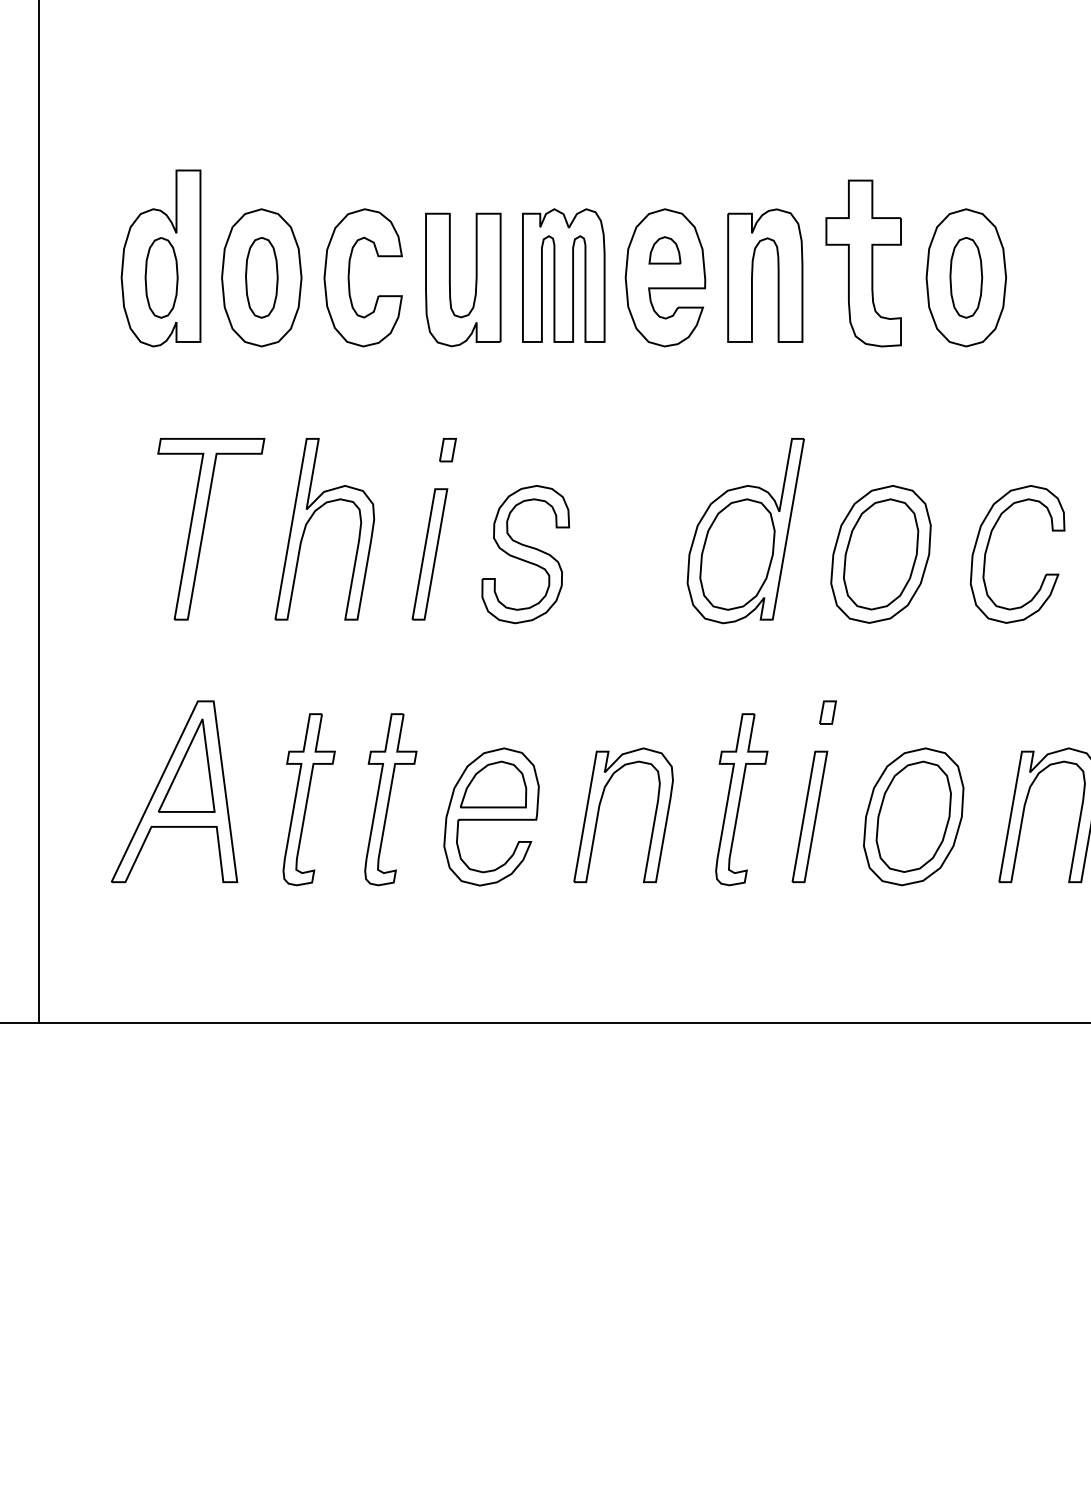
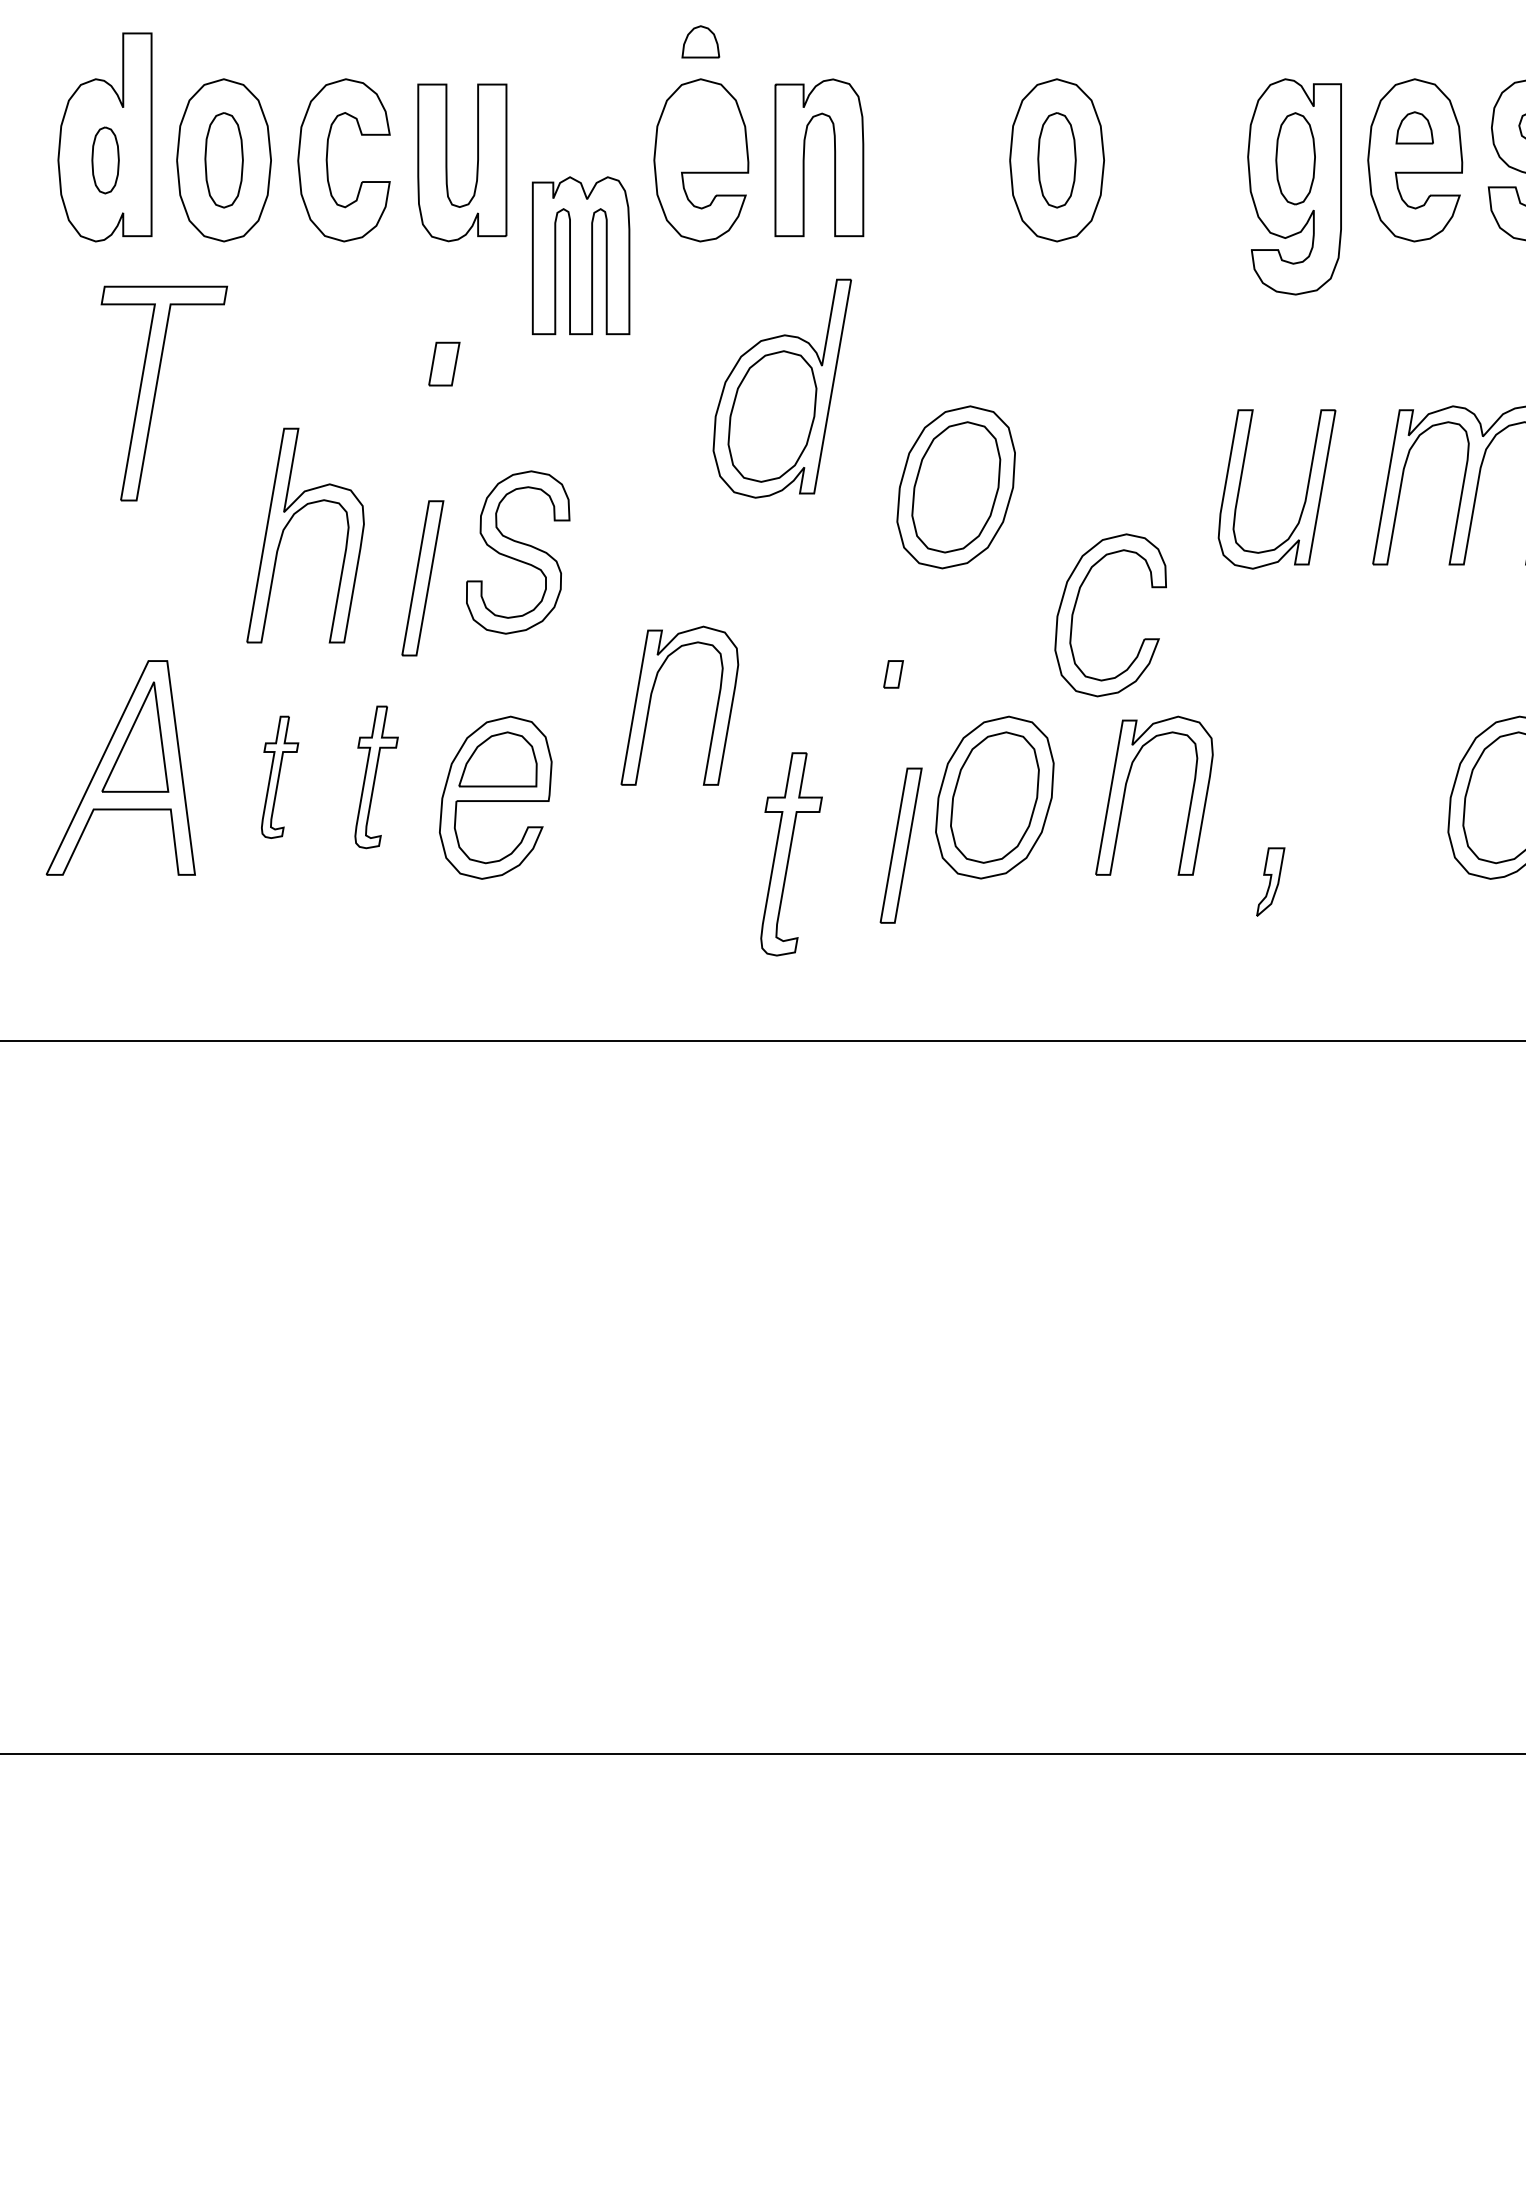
part: (664, 250) -> (700, 41), moved
part: (863, 263) -> (935, 143), removed
part: (563, 275) -> (580, 255), moved
part: (161, 277) -> (105, 160), size x0.7
part: (447, 449) -> (443, 363), size x1.6
part: (310, 519) -> (288, 524), moved
part: (204, 529) -> (156, 393), moved
part: (745, 530) -> (781, 388), moved
part: (987, 548) -> (1075, 608), moved
part: (429, 554) -> (422, 578), moved
part: (526, 554) -> (518, 552), moved
part: (308, 799) -> (279, 777), size x0.6
part: (390, 799) -> (376, 777), size x0.7
part: (741, 799) -> (791, 854), moved
part: (599, 810) -> (651, 700), moved
part: (809, 816) -> (900, 845), moved

